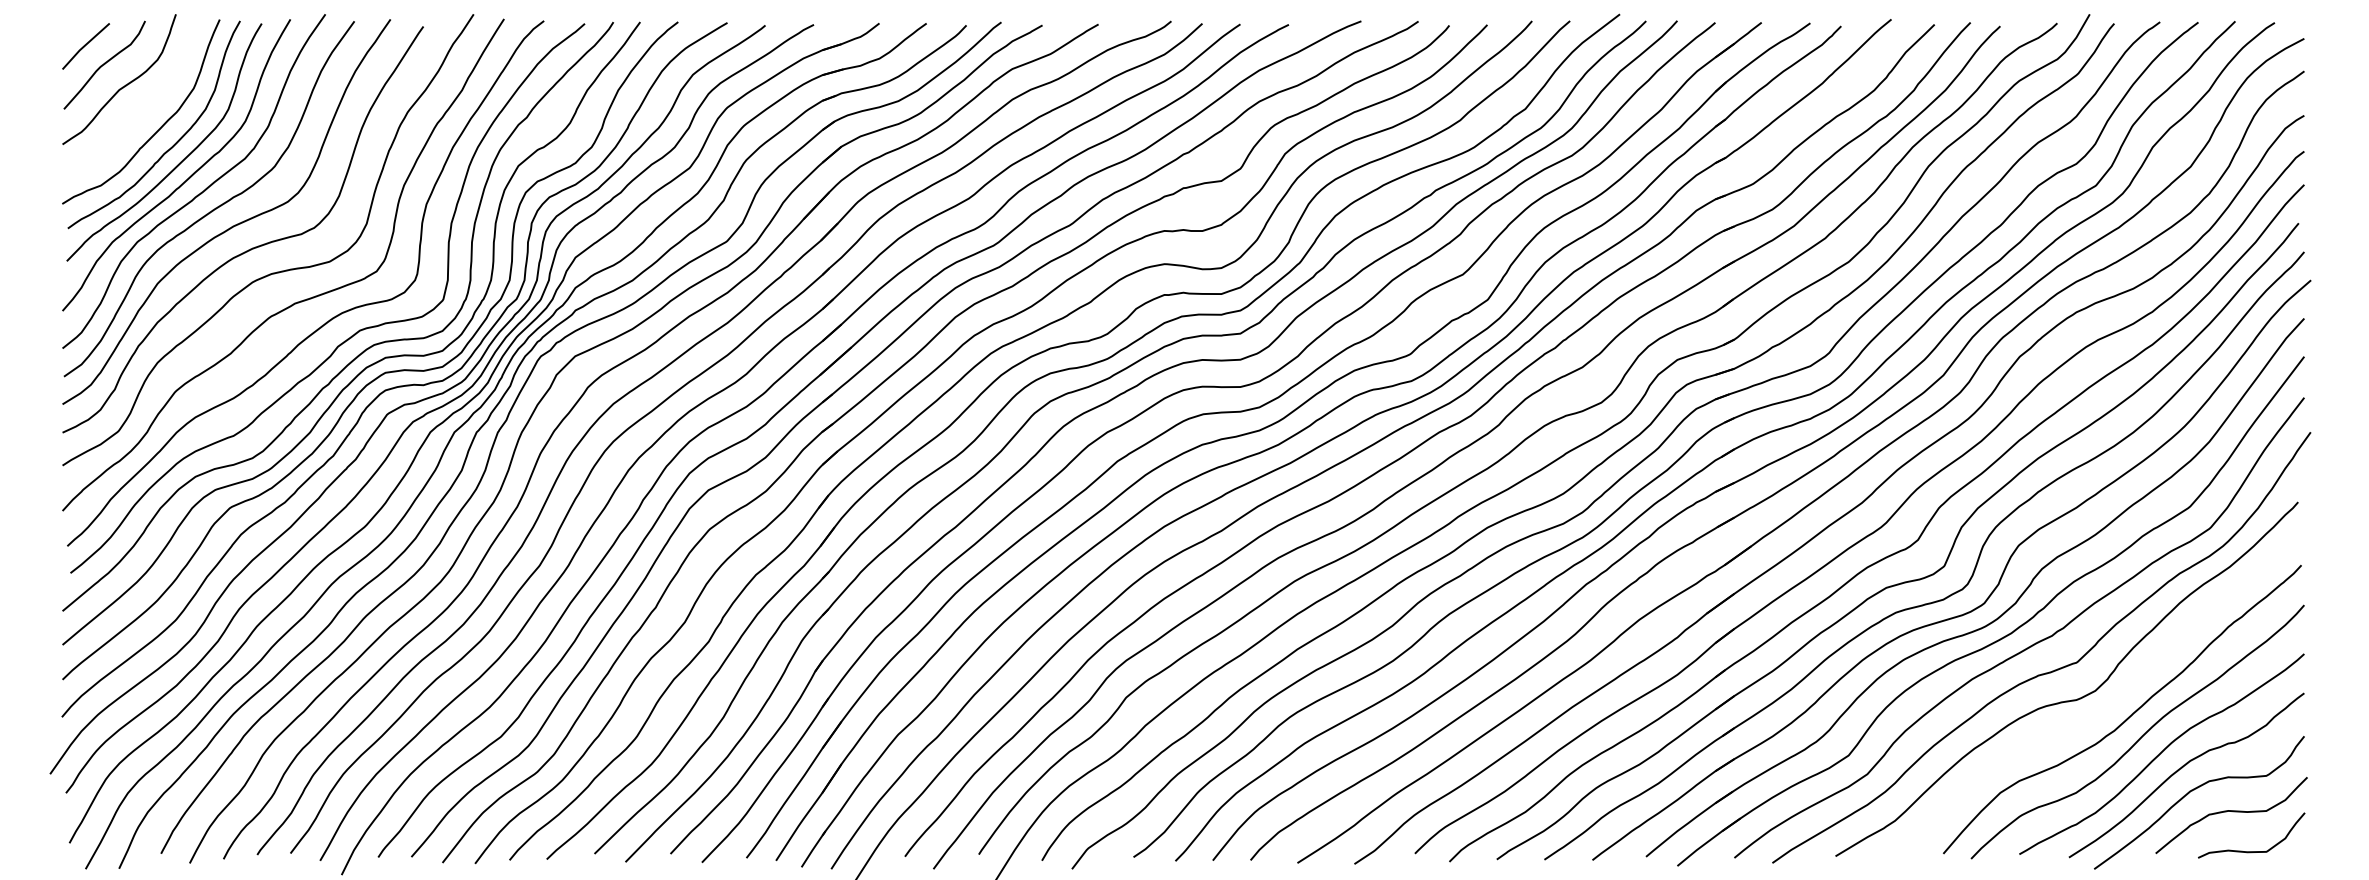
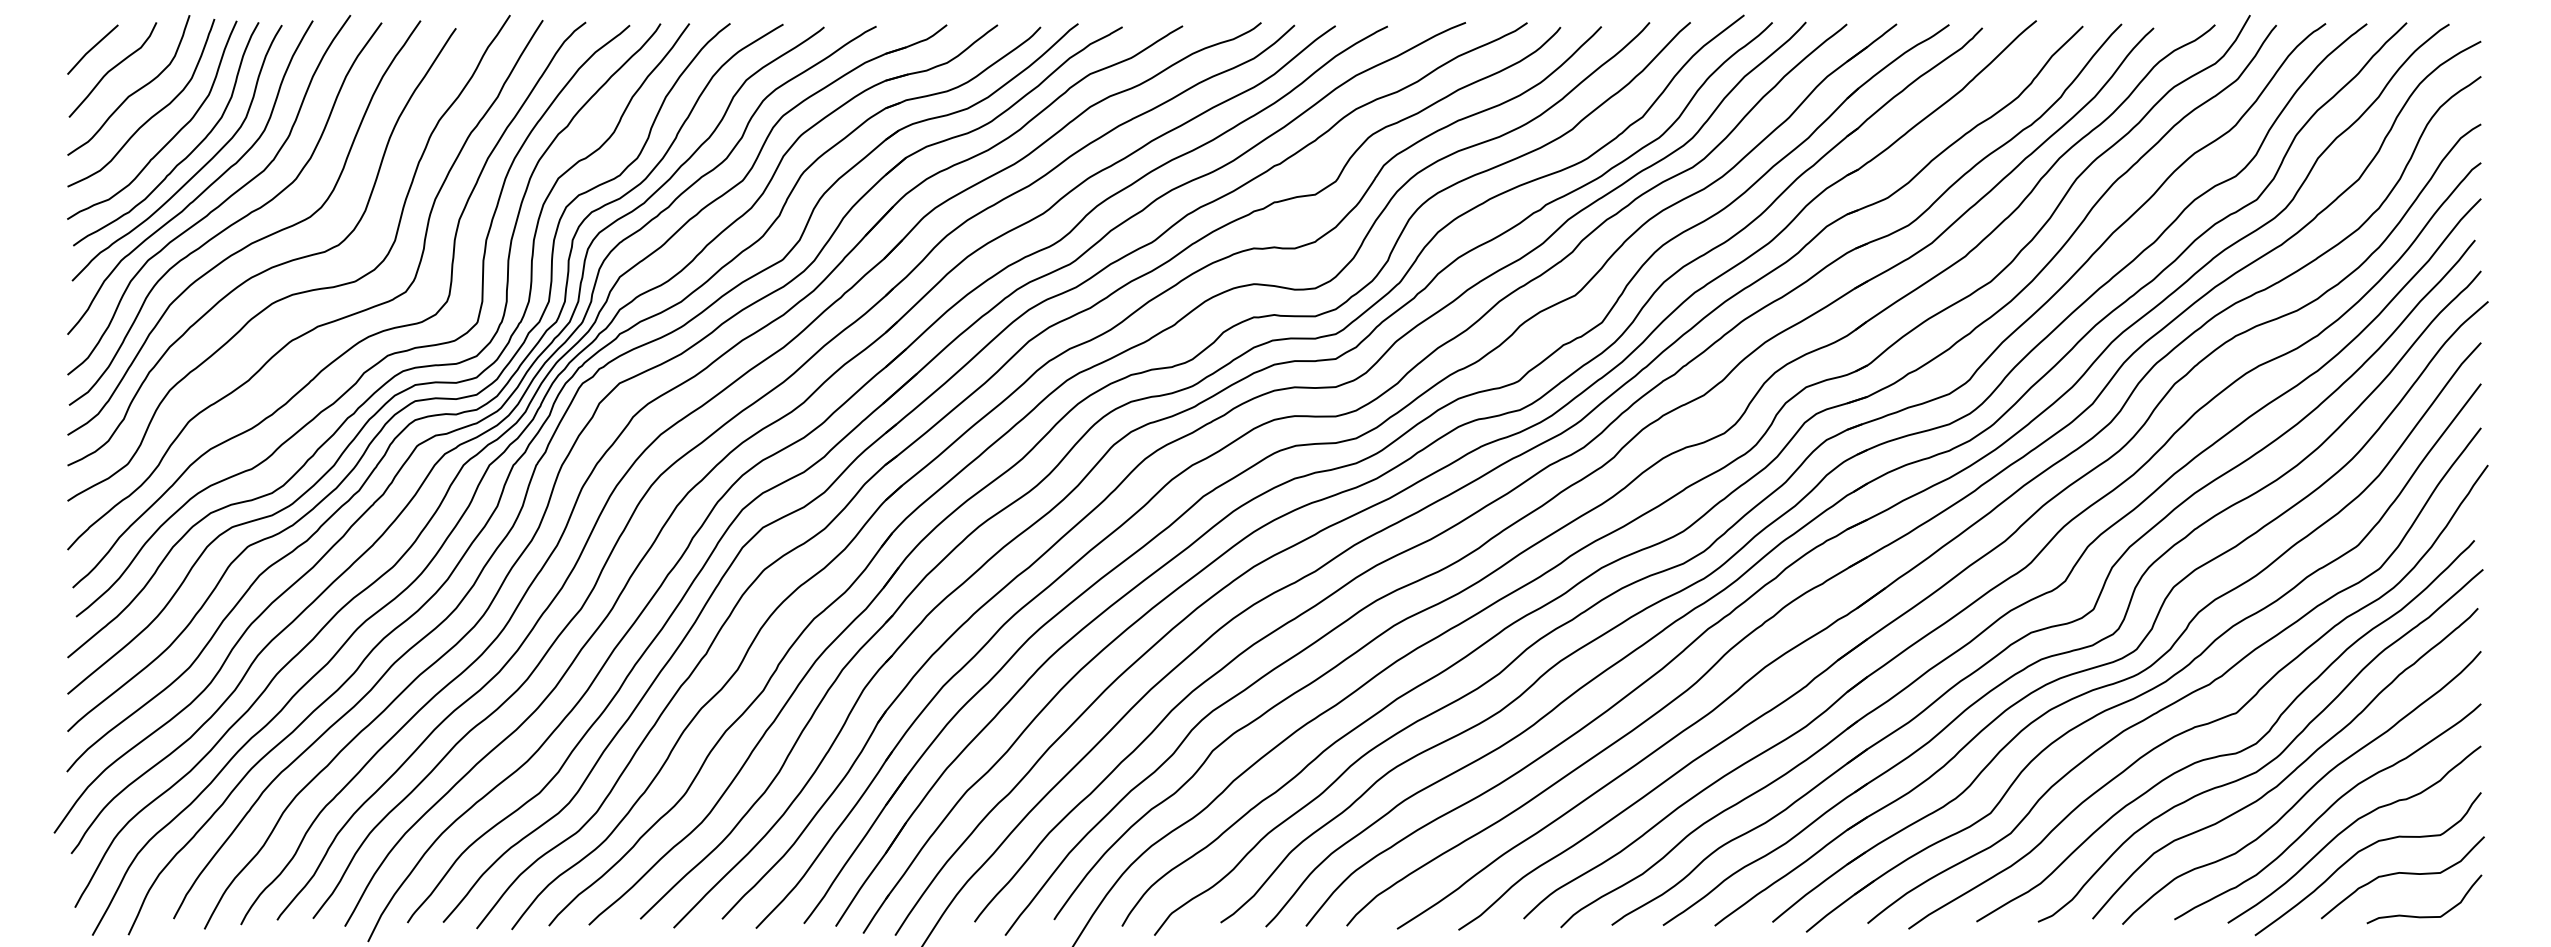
curve: (142, 106) -> (153, 114), added
curve: (2108, 706) -> (2270, 760), added

